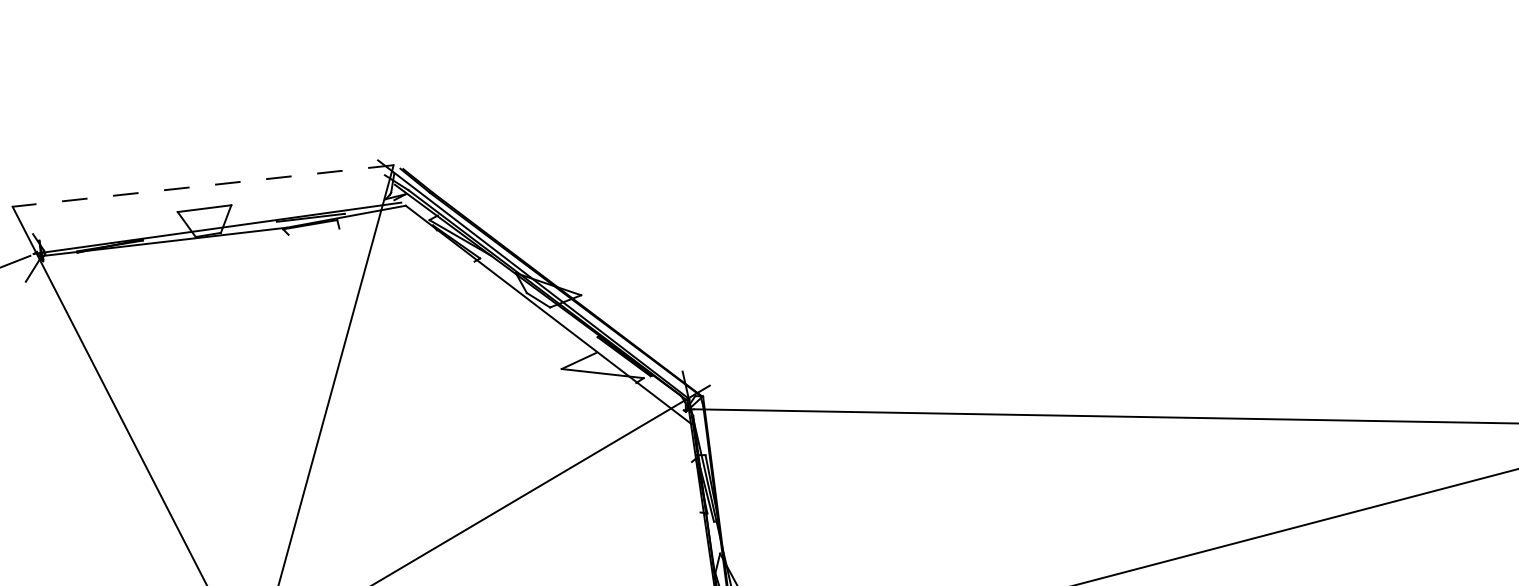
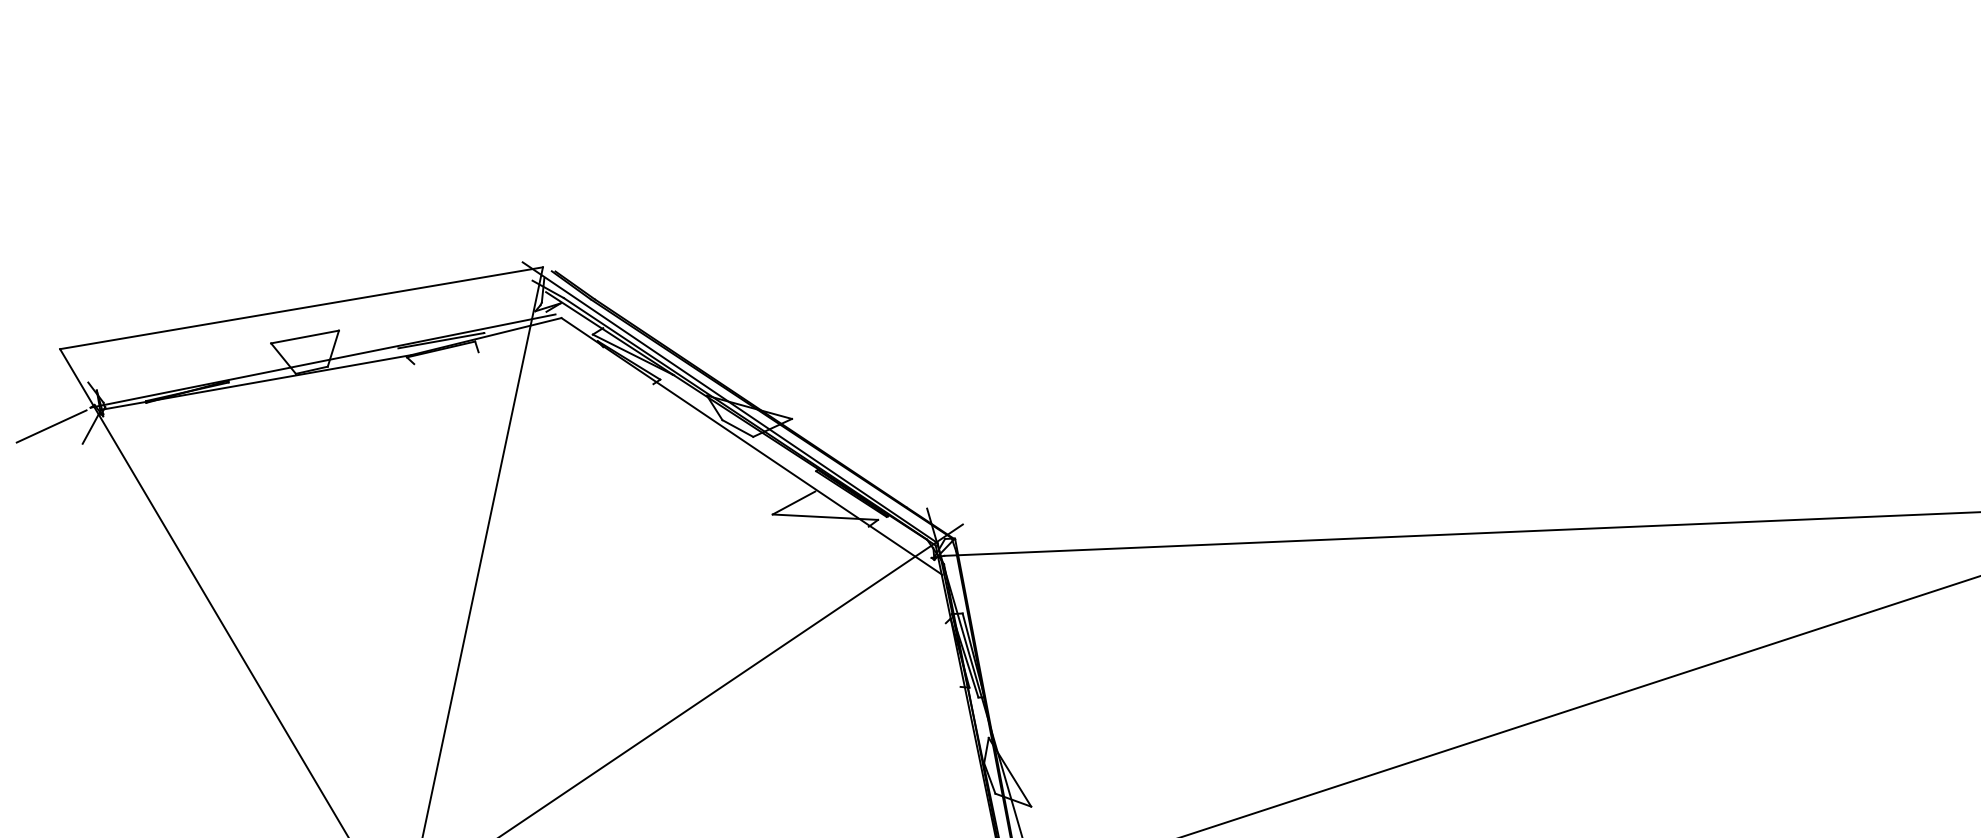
line: (203, 186) -> (301, 308), dashed -> solid

